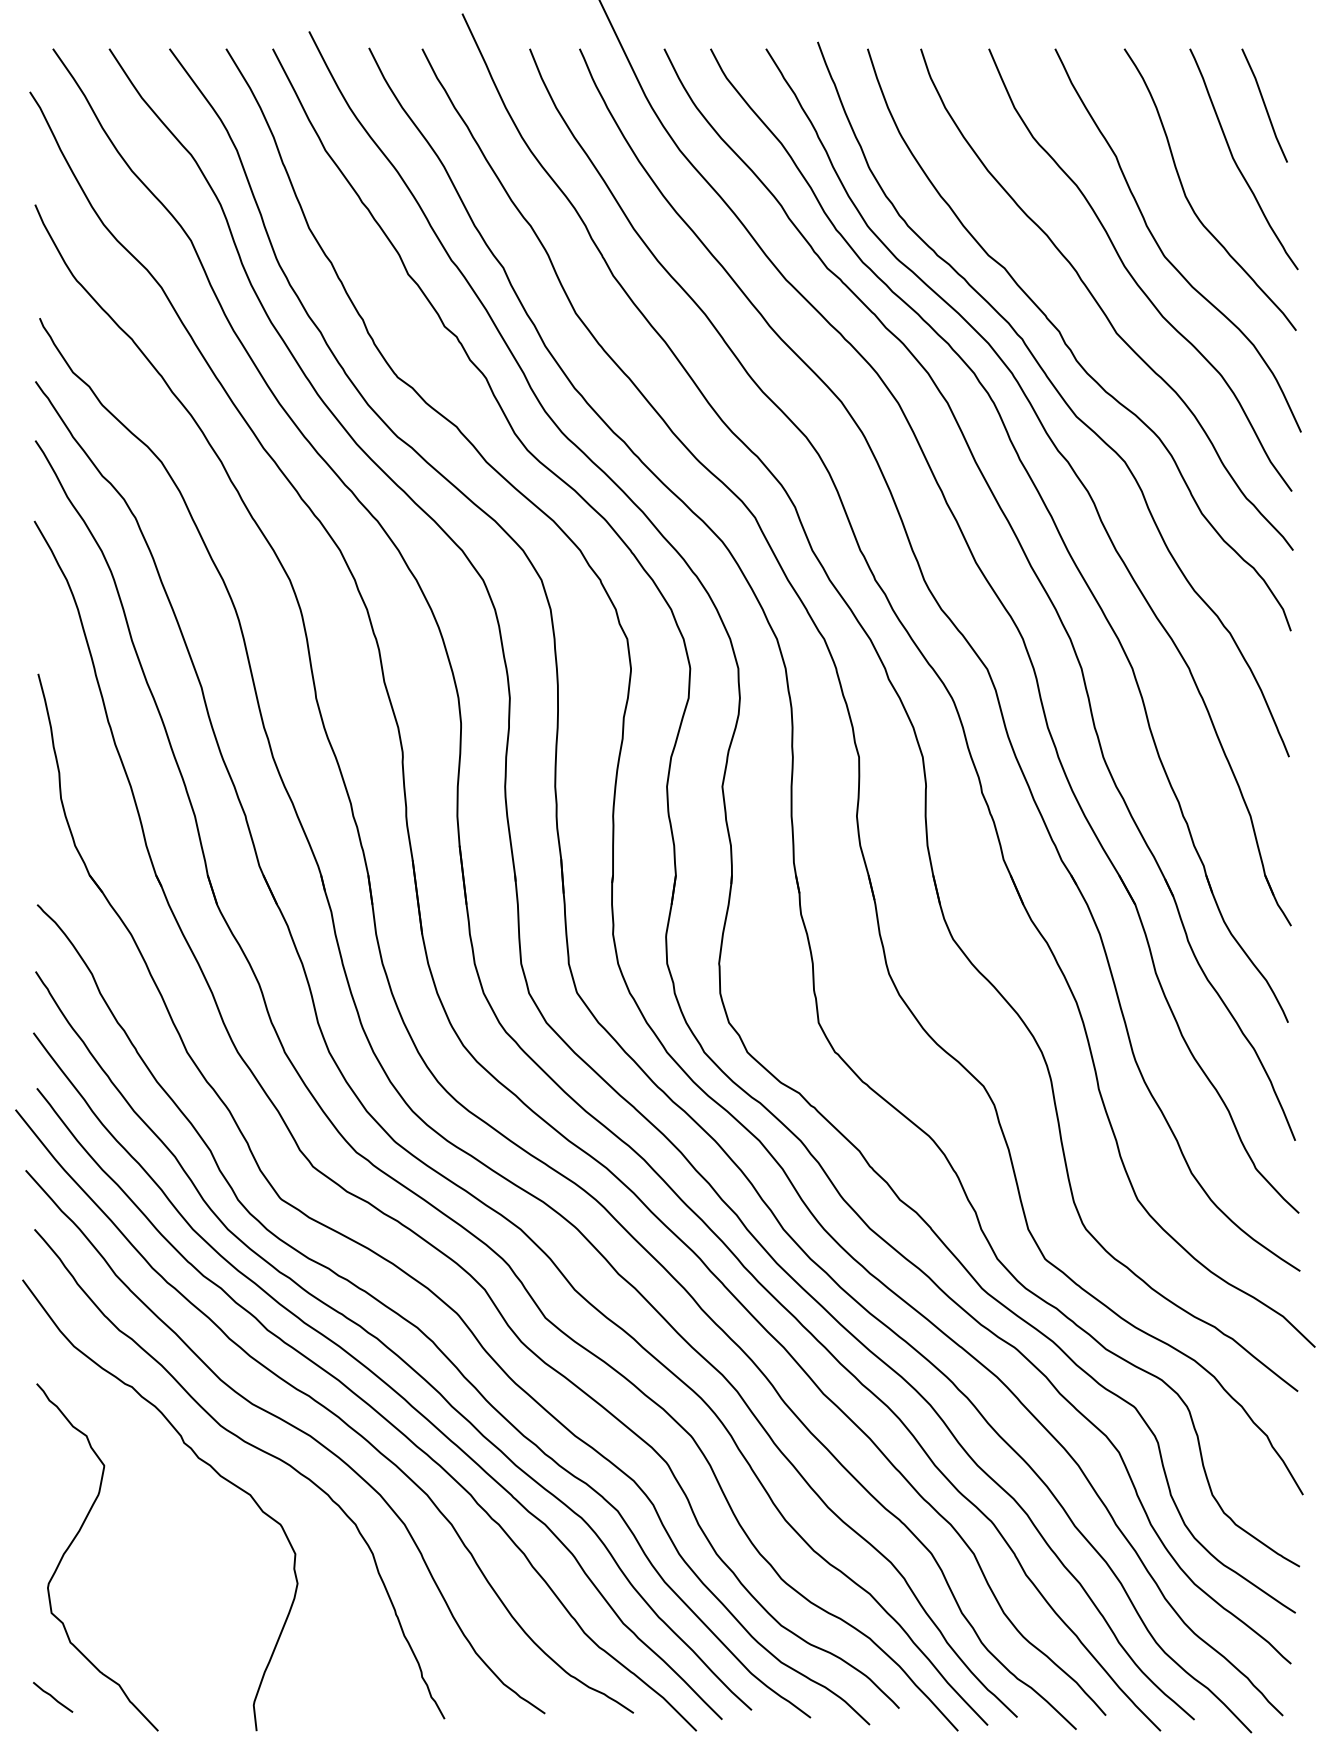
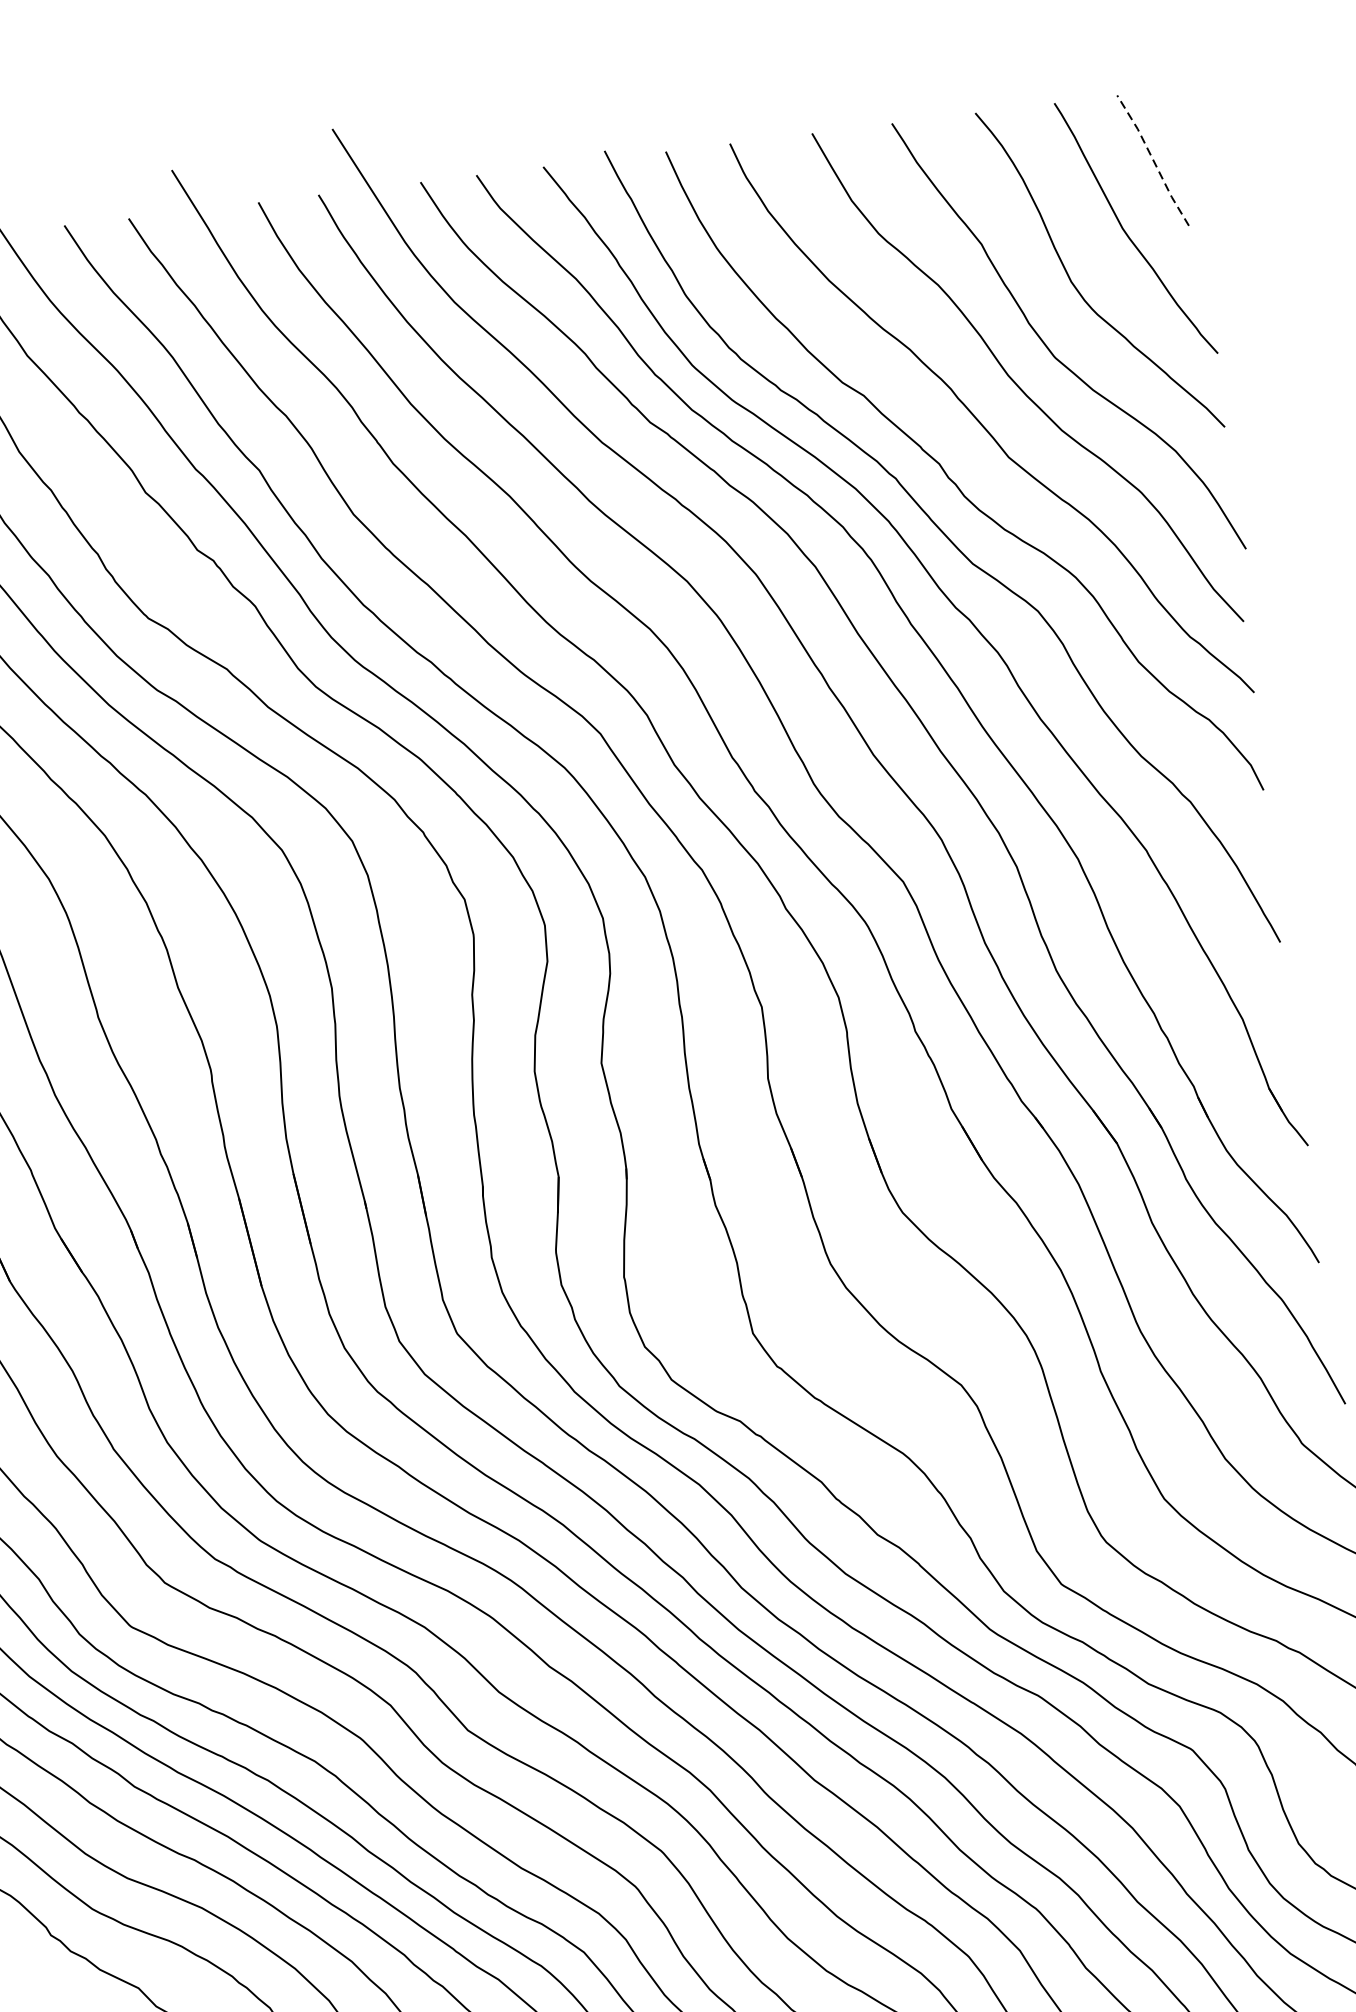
line: (1265, 105) -> (1153, 160), solid -> dashed

